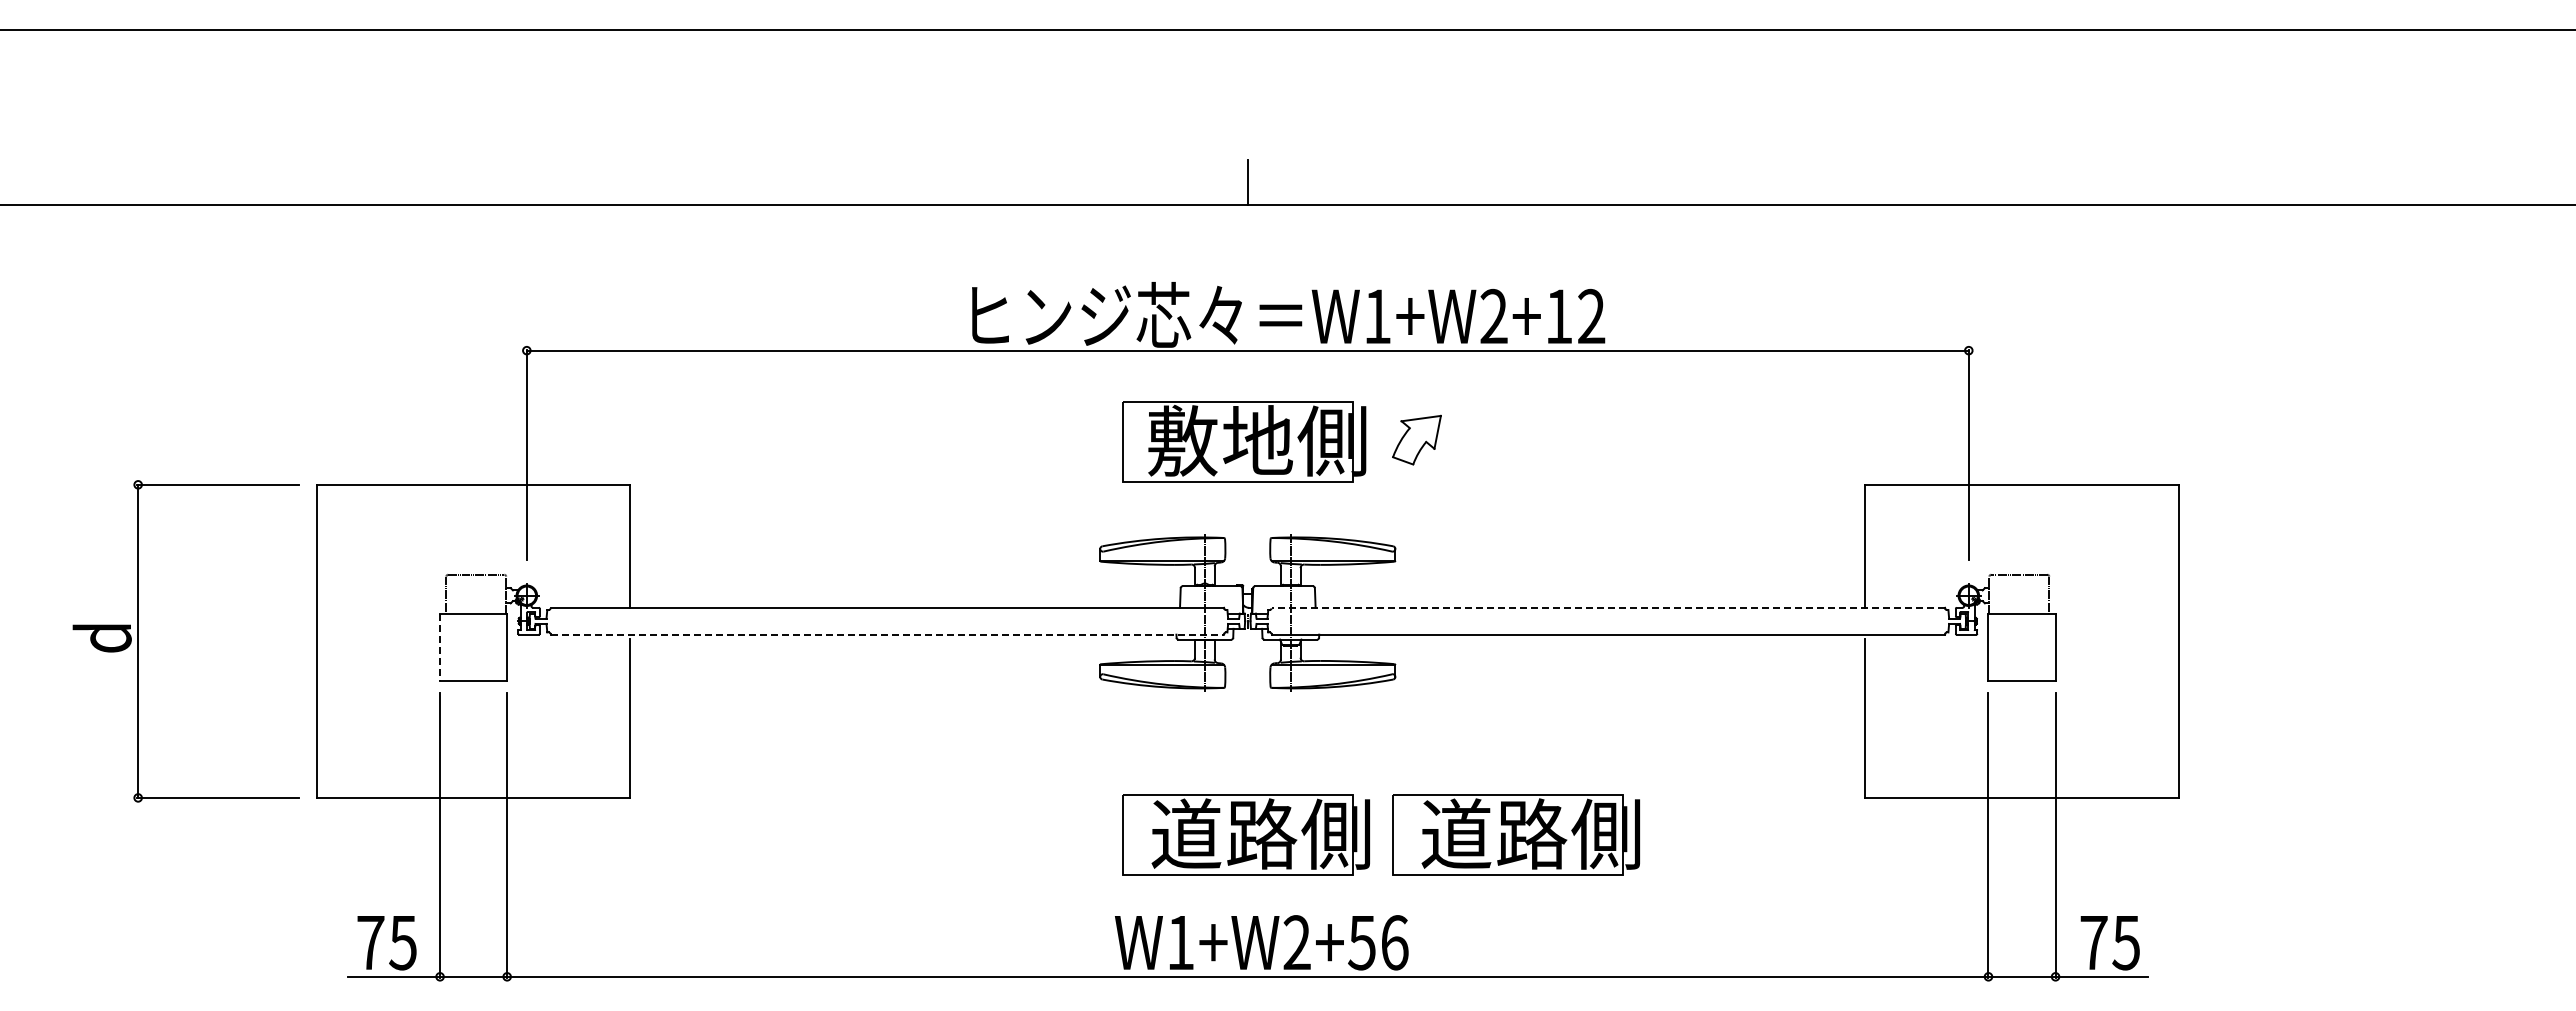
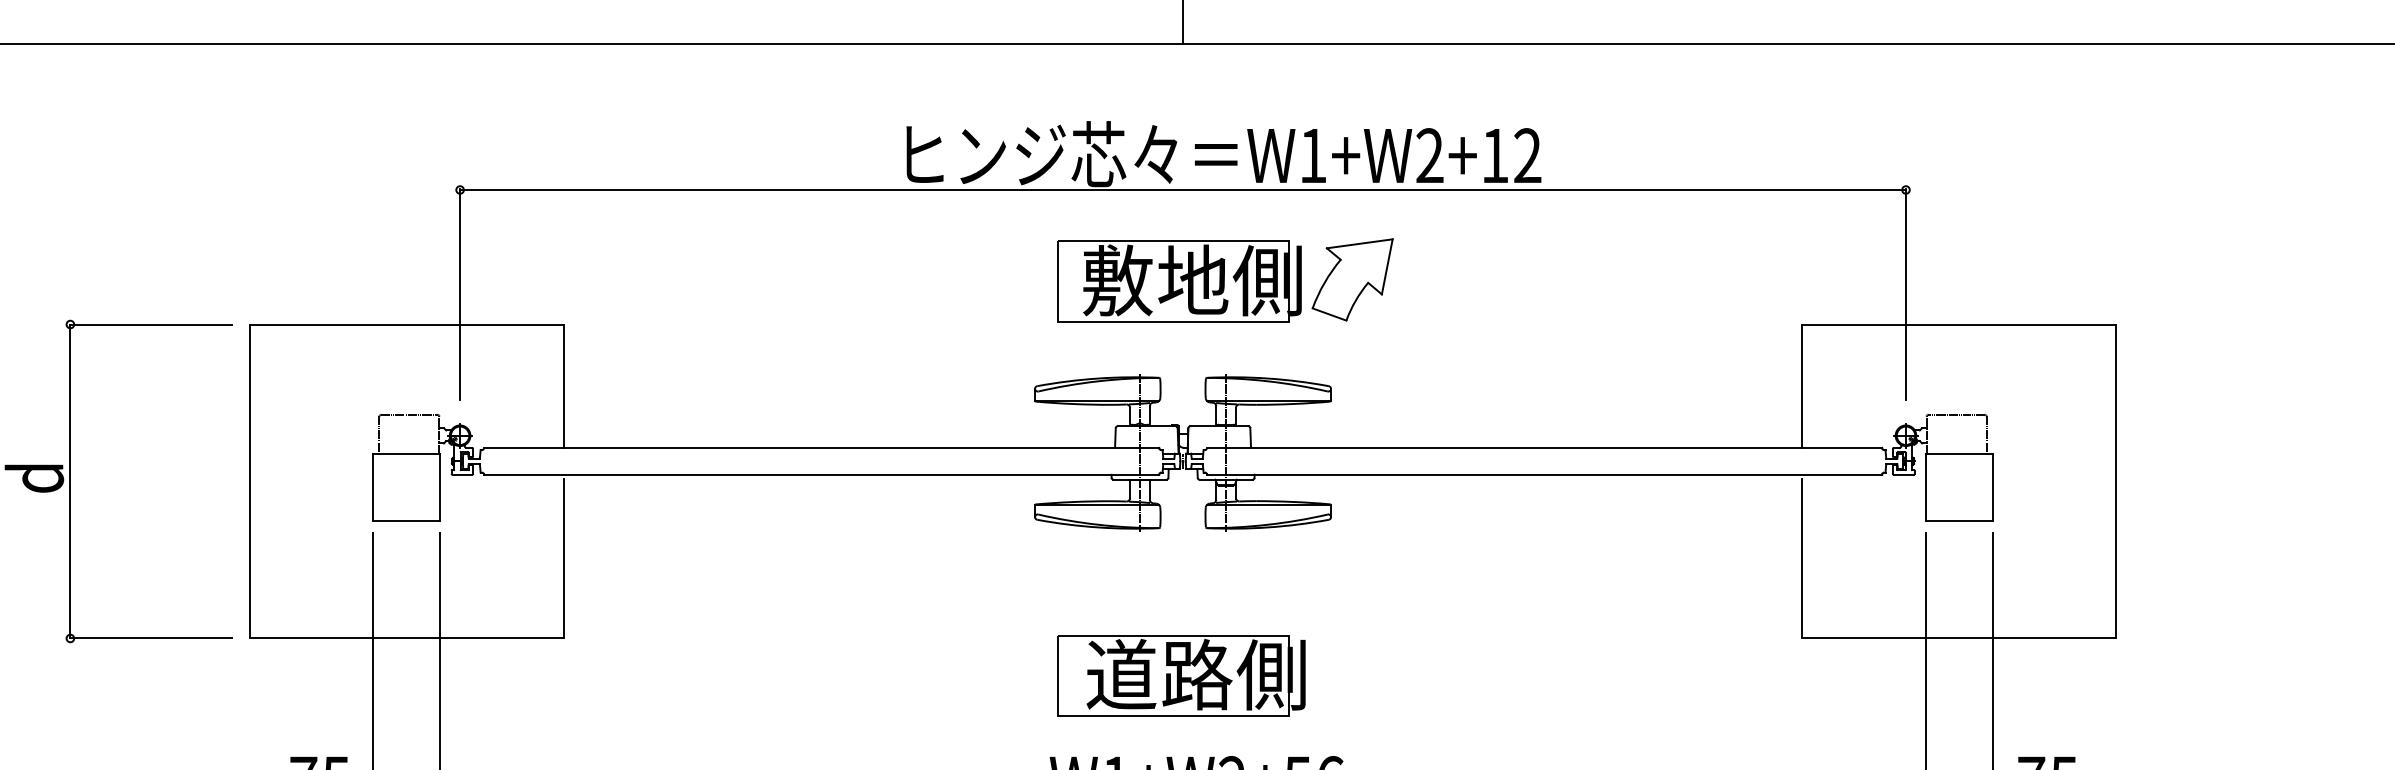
part: (1416, 439) -> (1352, 279), size x1.67
line: (1608, 607) -> (1544, 447), dashed -> solid
line: (887, 634) -> (821, 474), dashed -> solid
line: (440, 647) -> (373, 487), dashed -> solid
part: (1515, 834) -> (1451, 675), removed

